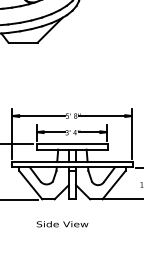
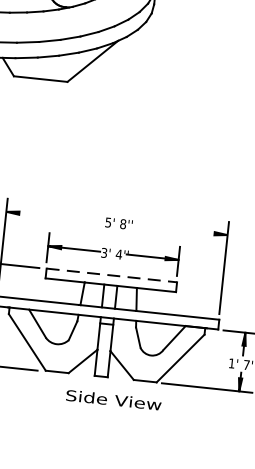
line: (38, 116) -> (54, 217), removed
line: (105, 116) -> (178, 230), removed
line: (72, 144) -> (111, 275), solid -> dashed
text: (62, 224) -> (113, 400), moved

